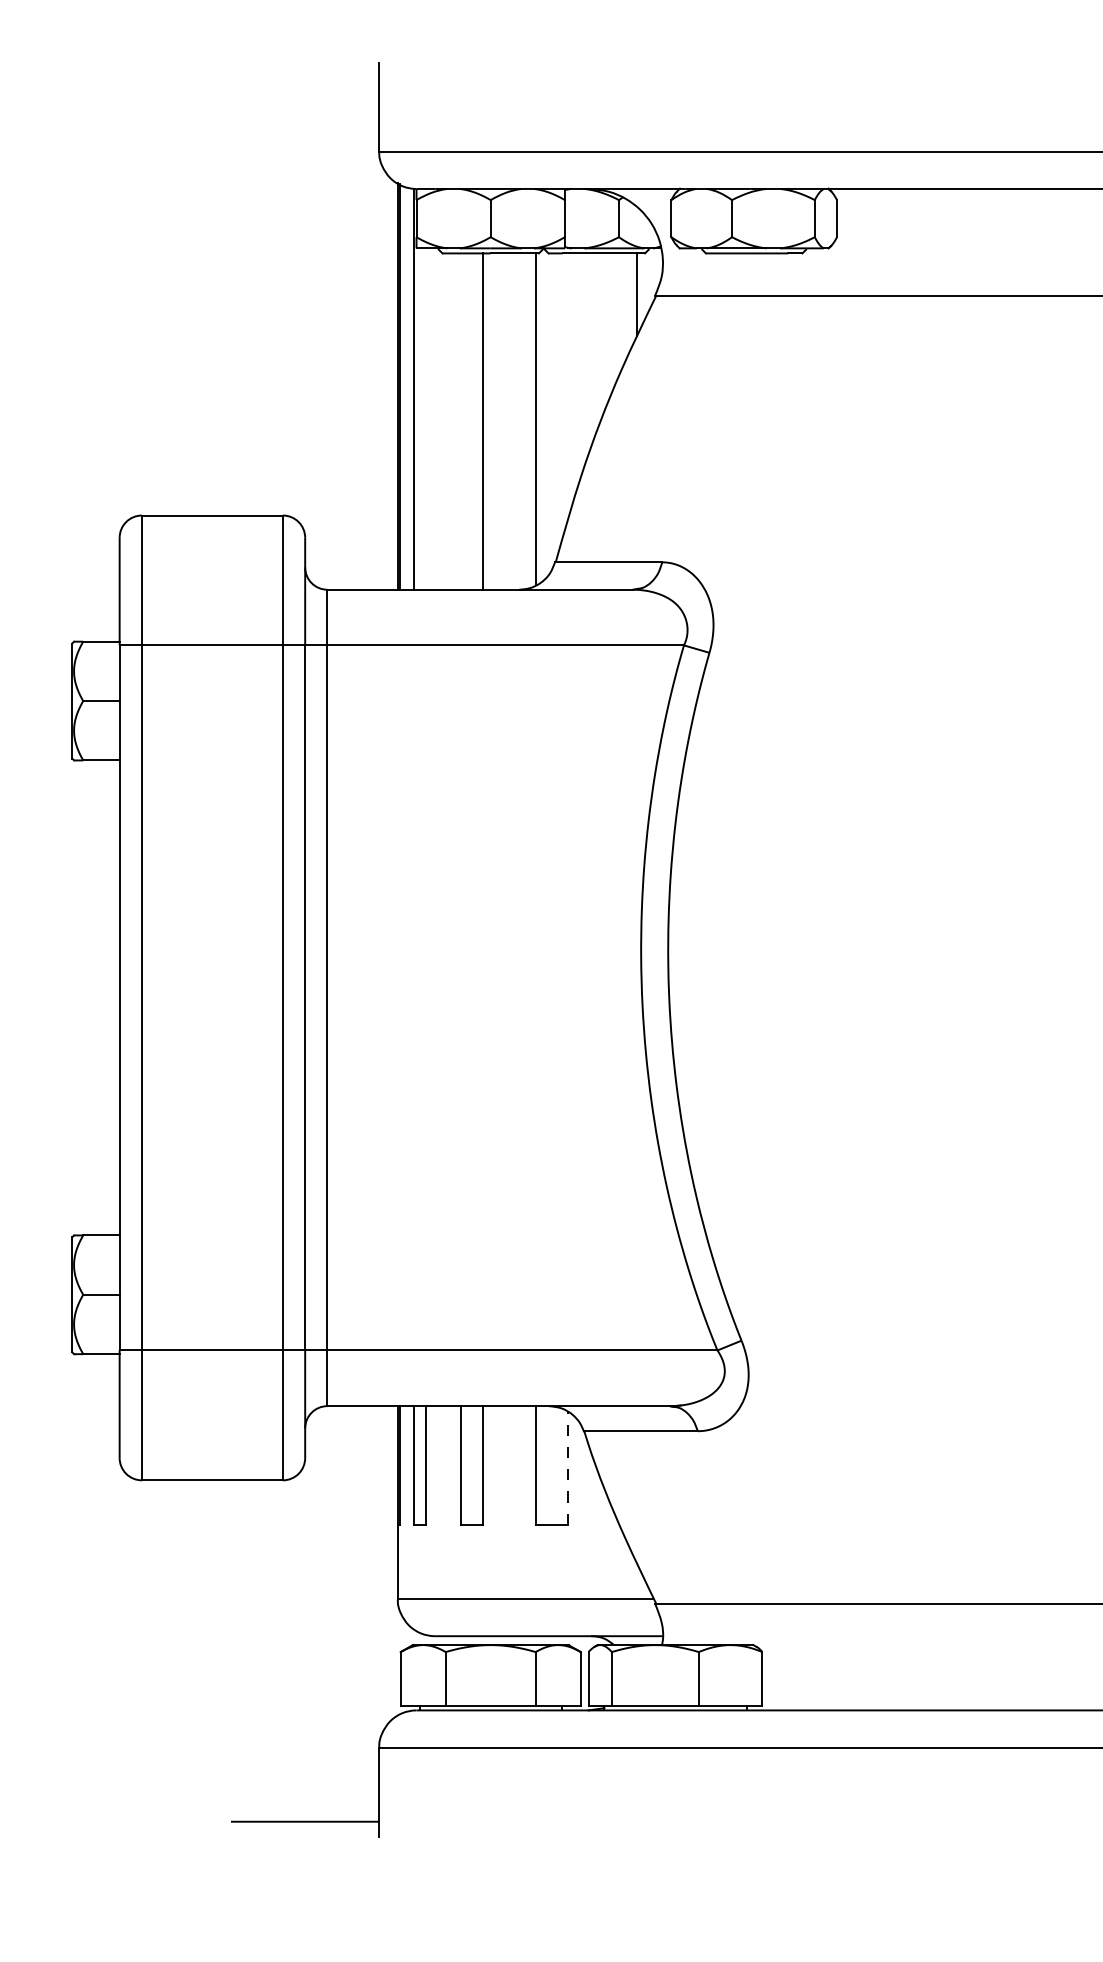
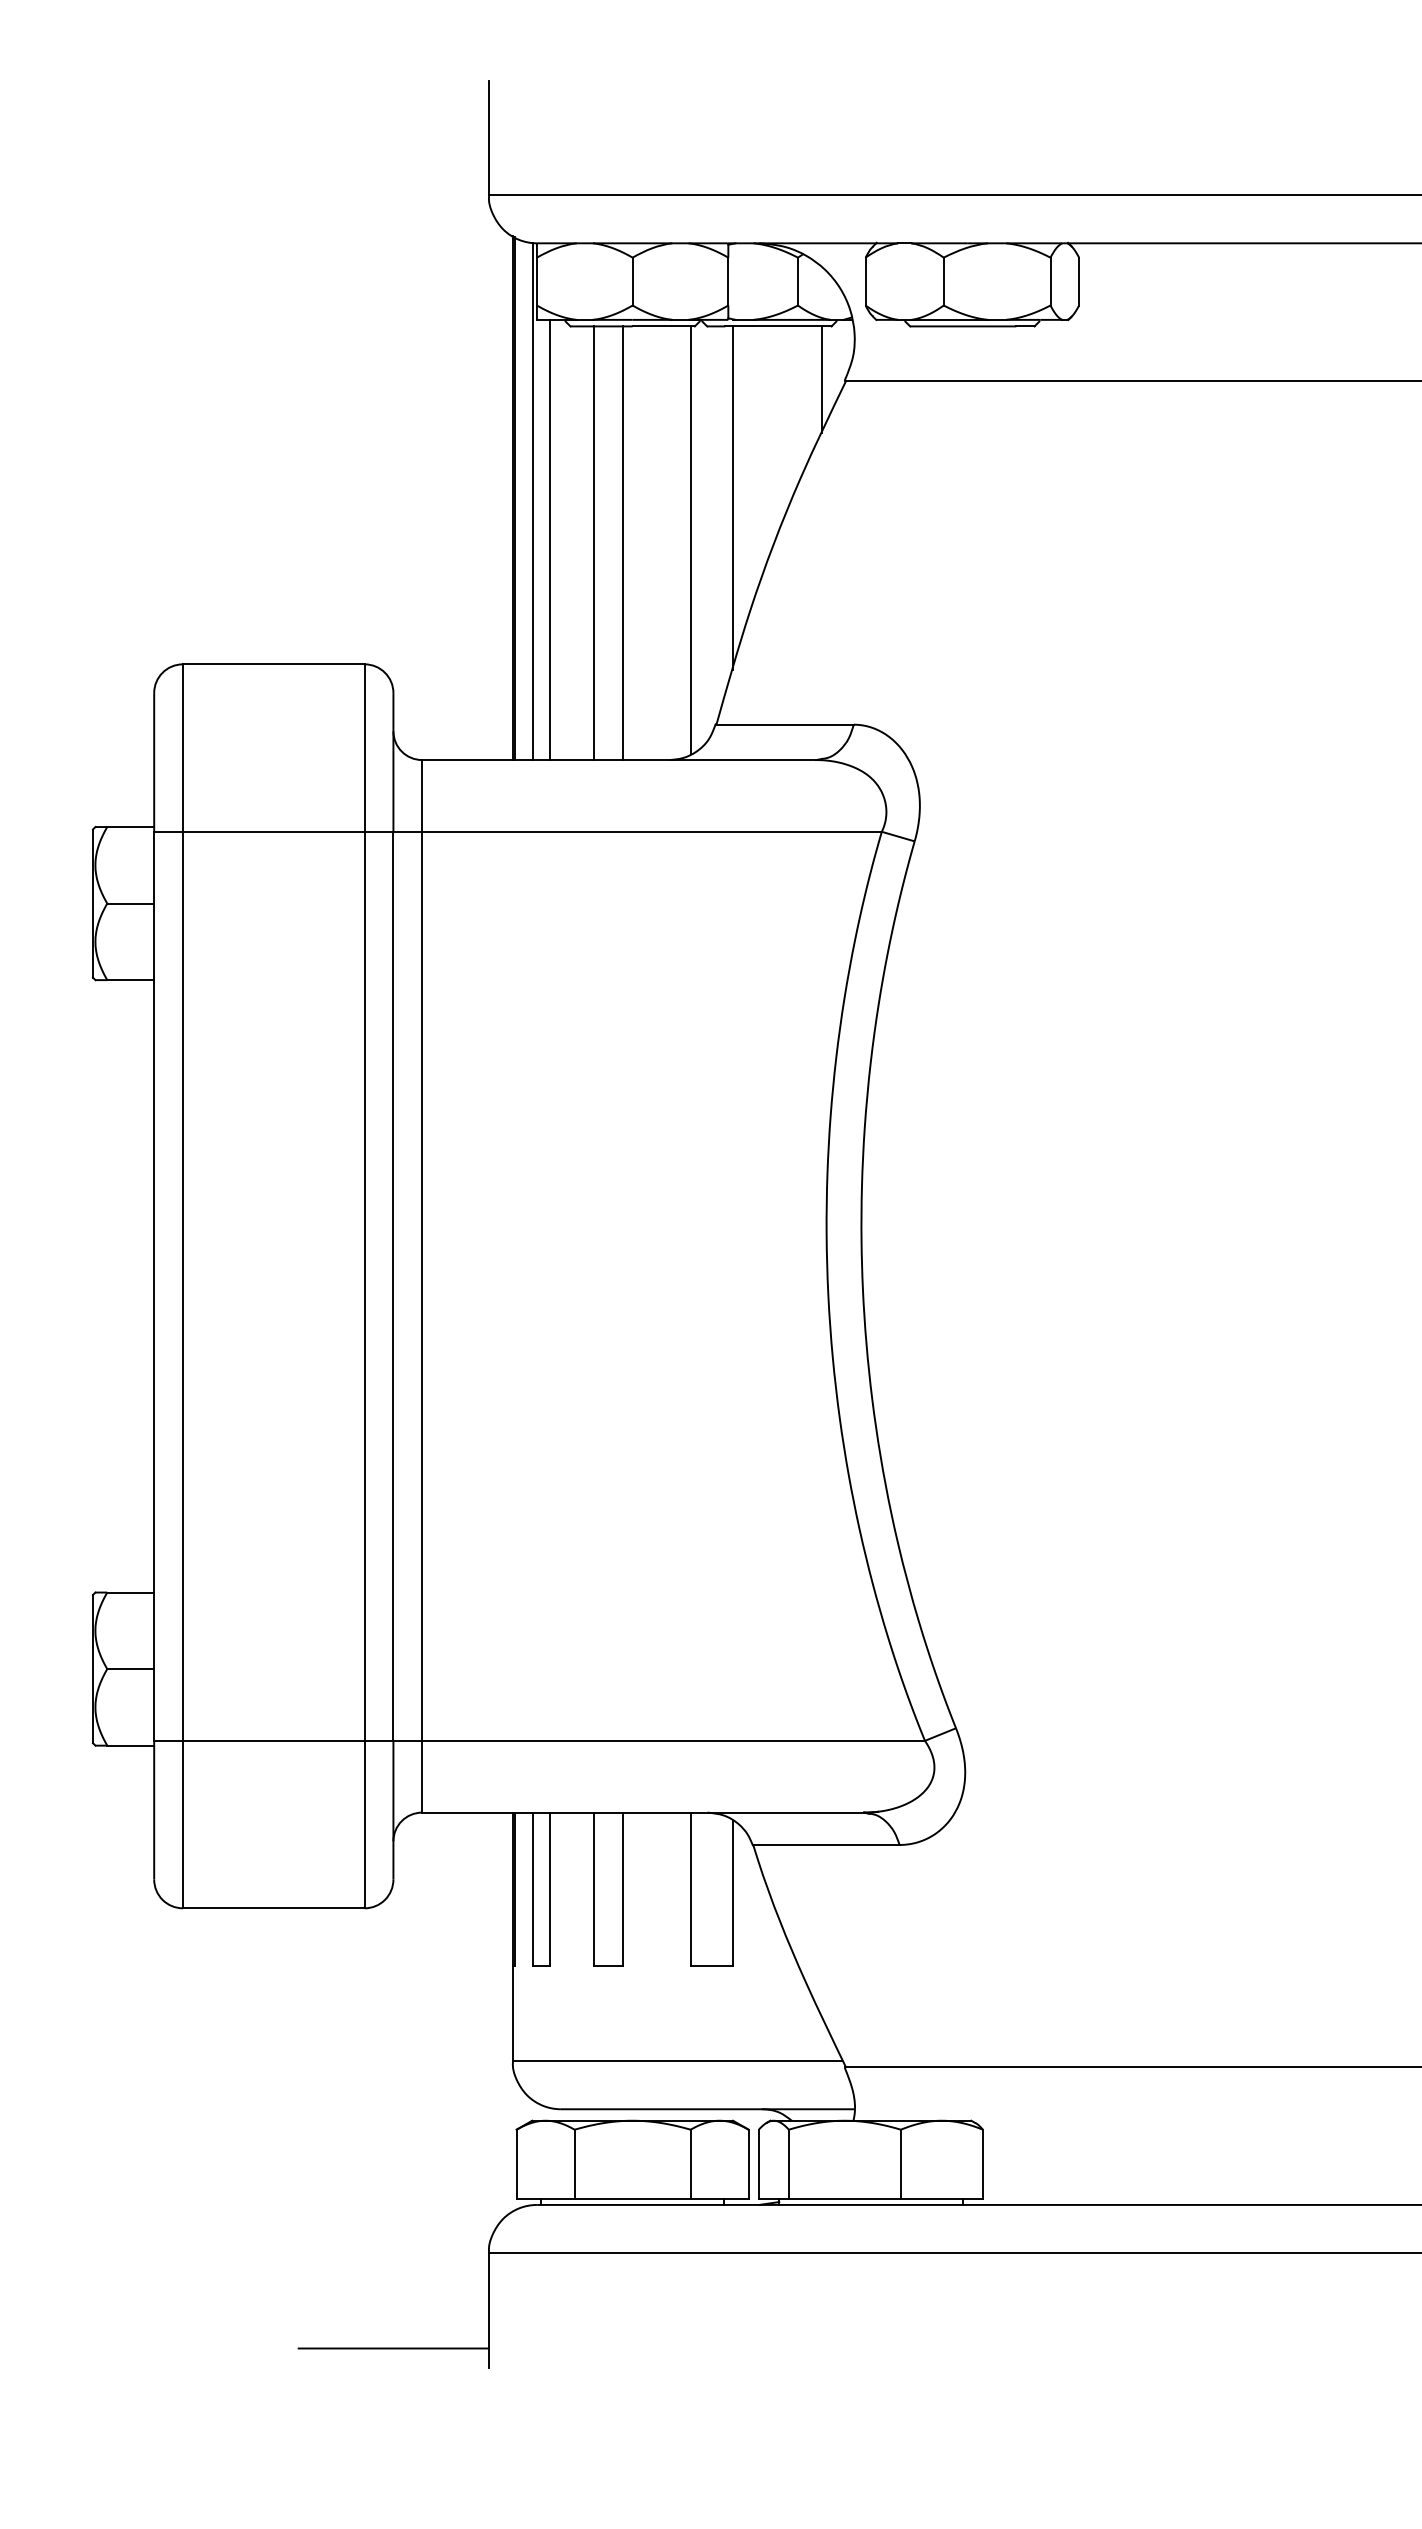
line: (568, 386) -> (732, 498), added
line: (426, 418) -> (549, 539), added
line: (460, 421) -> (593, 543), added
line: (568, 1468) -> (732, 1893), dashed -> solid

